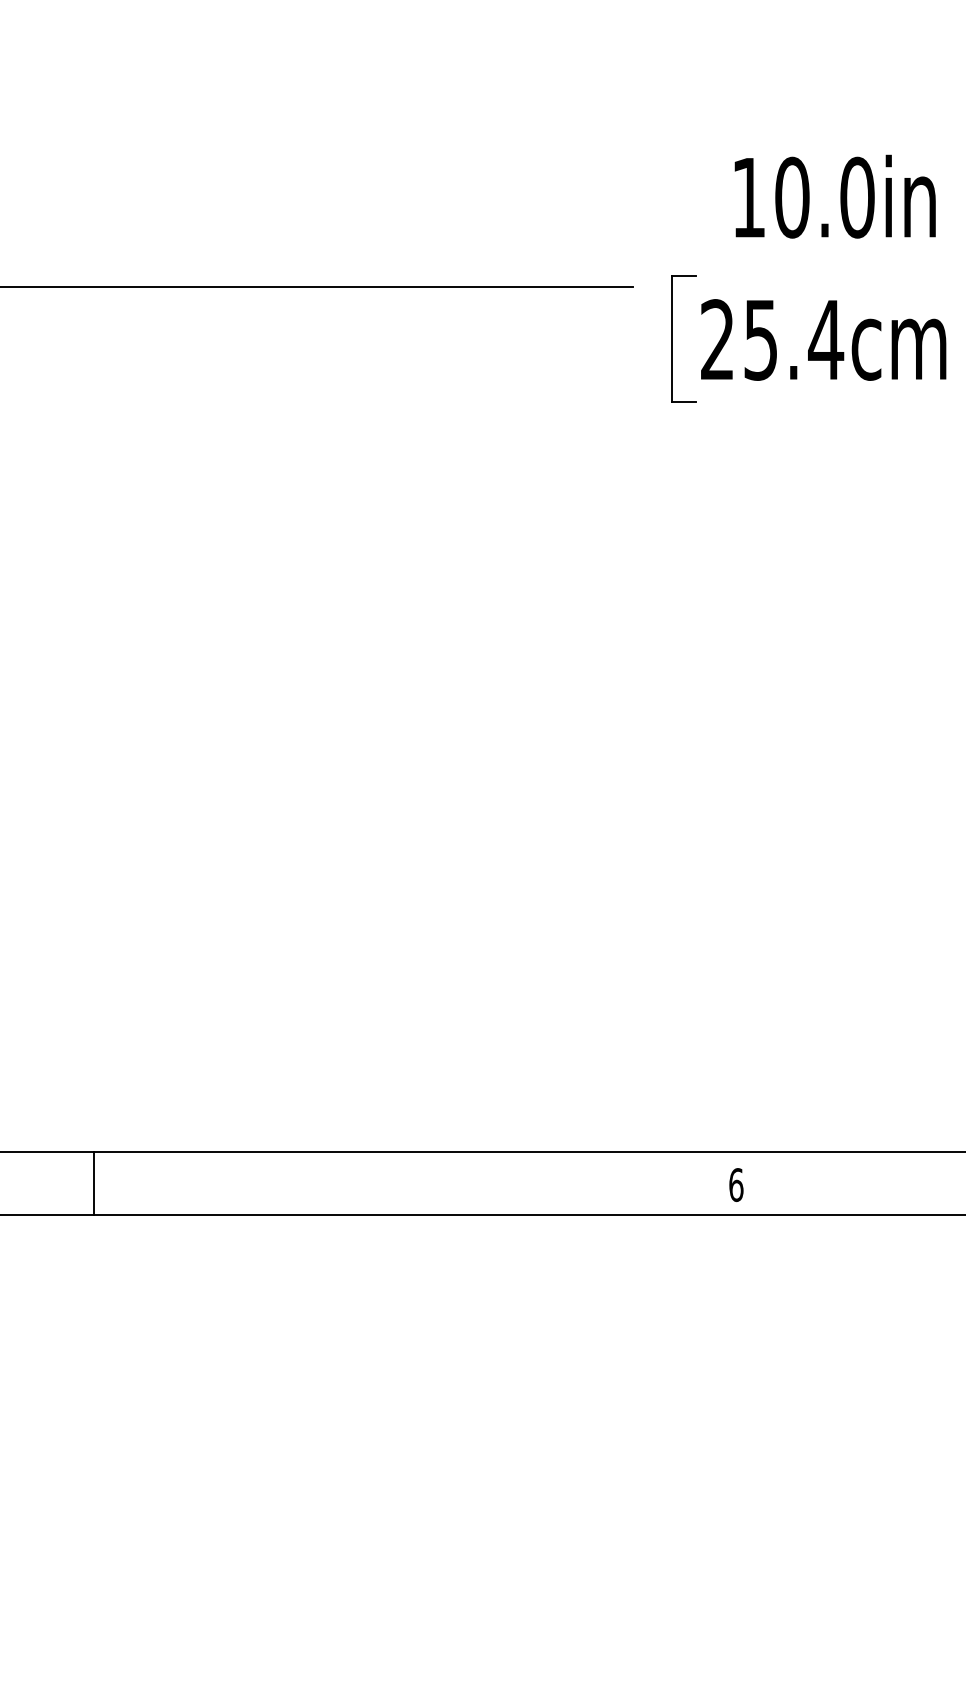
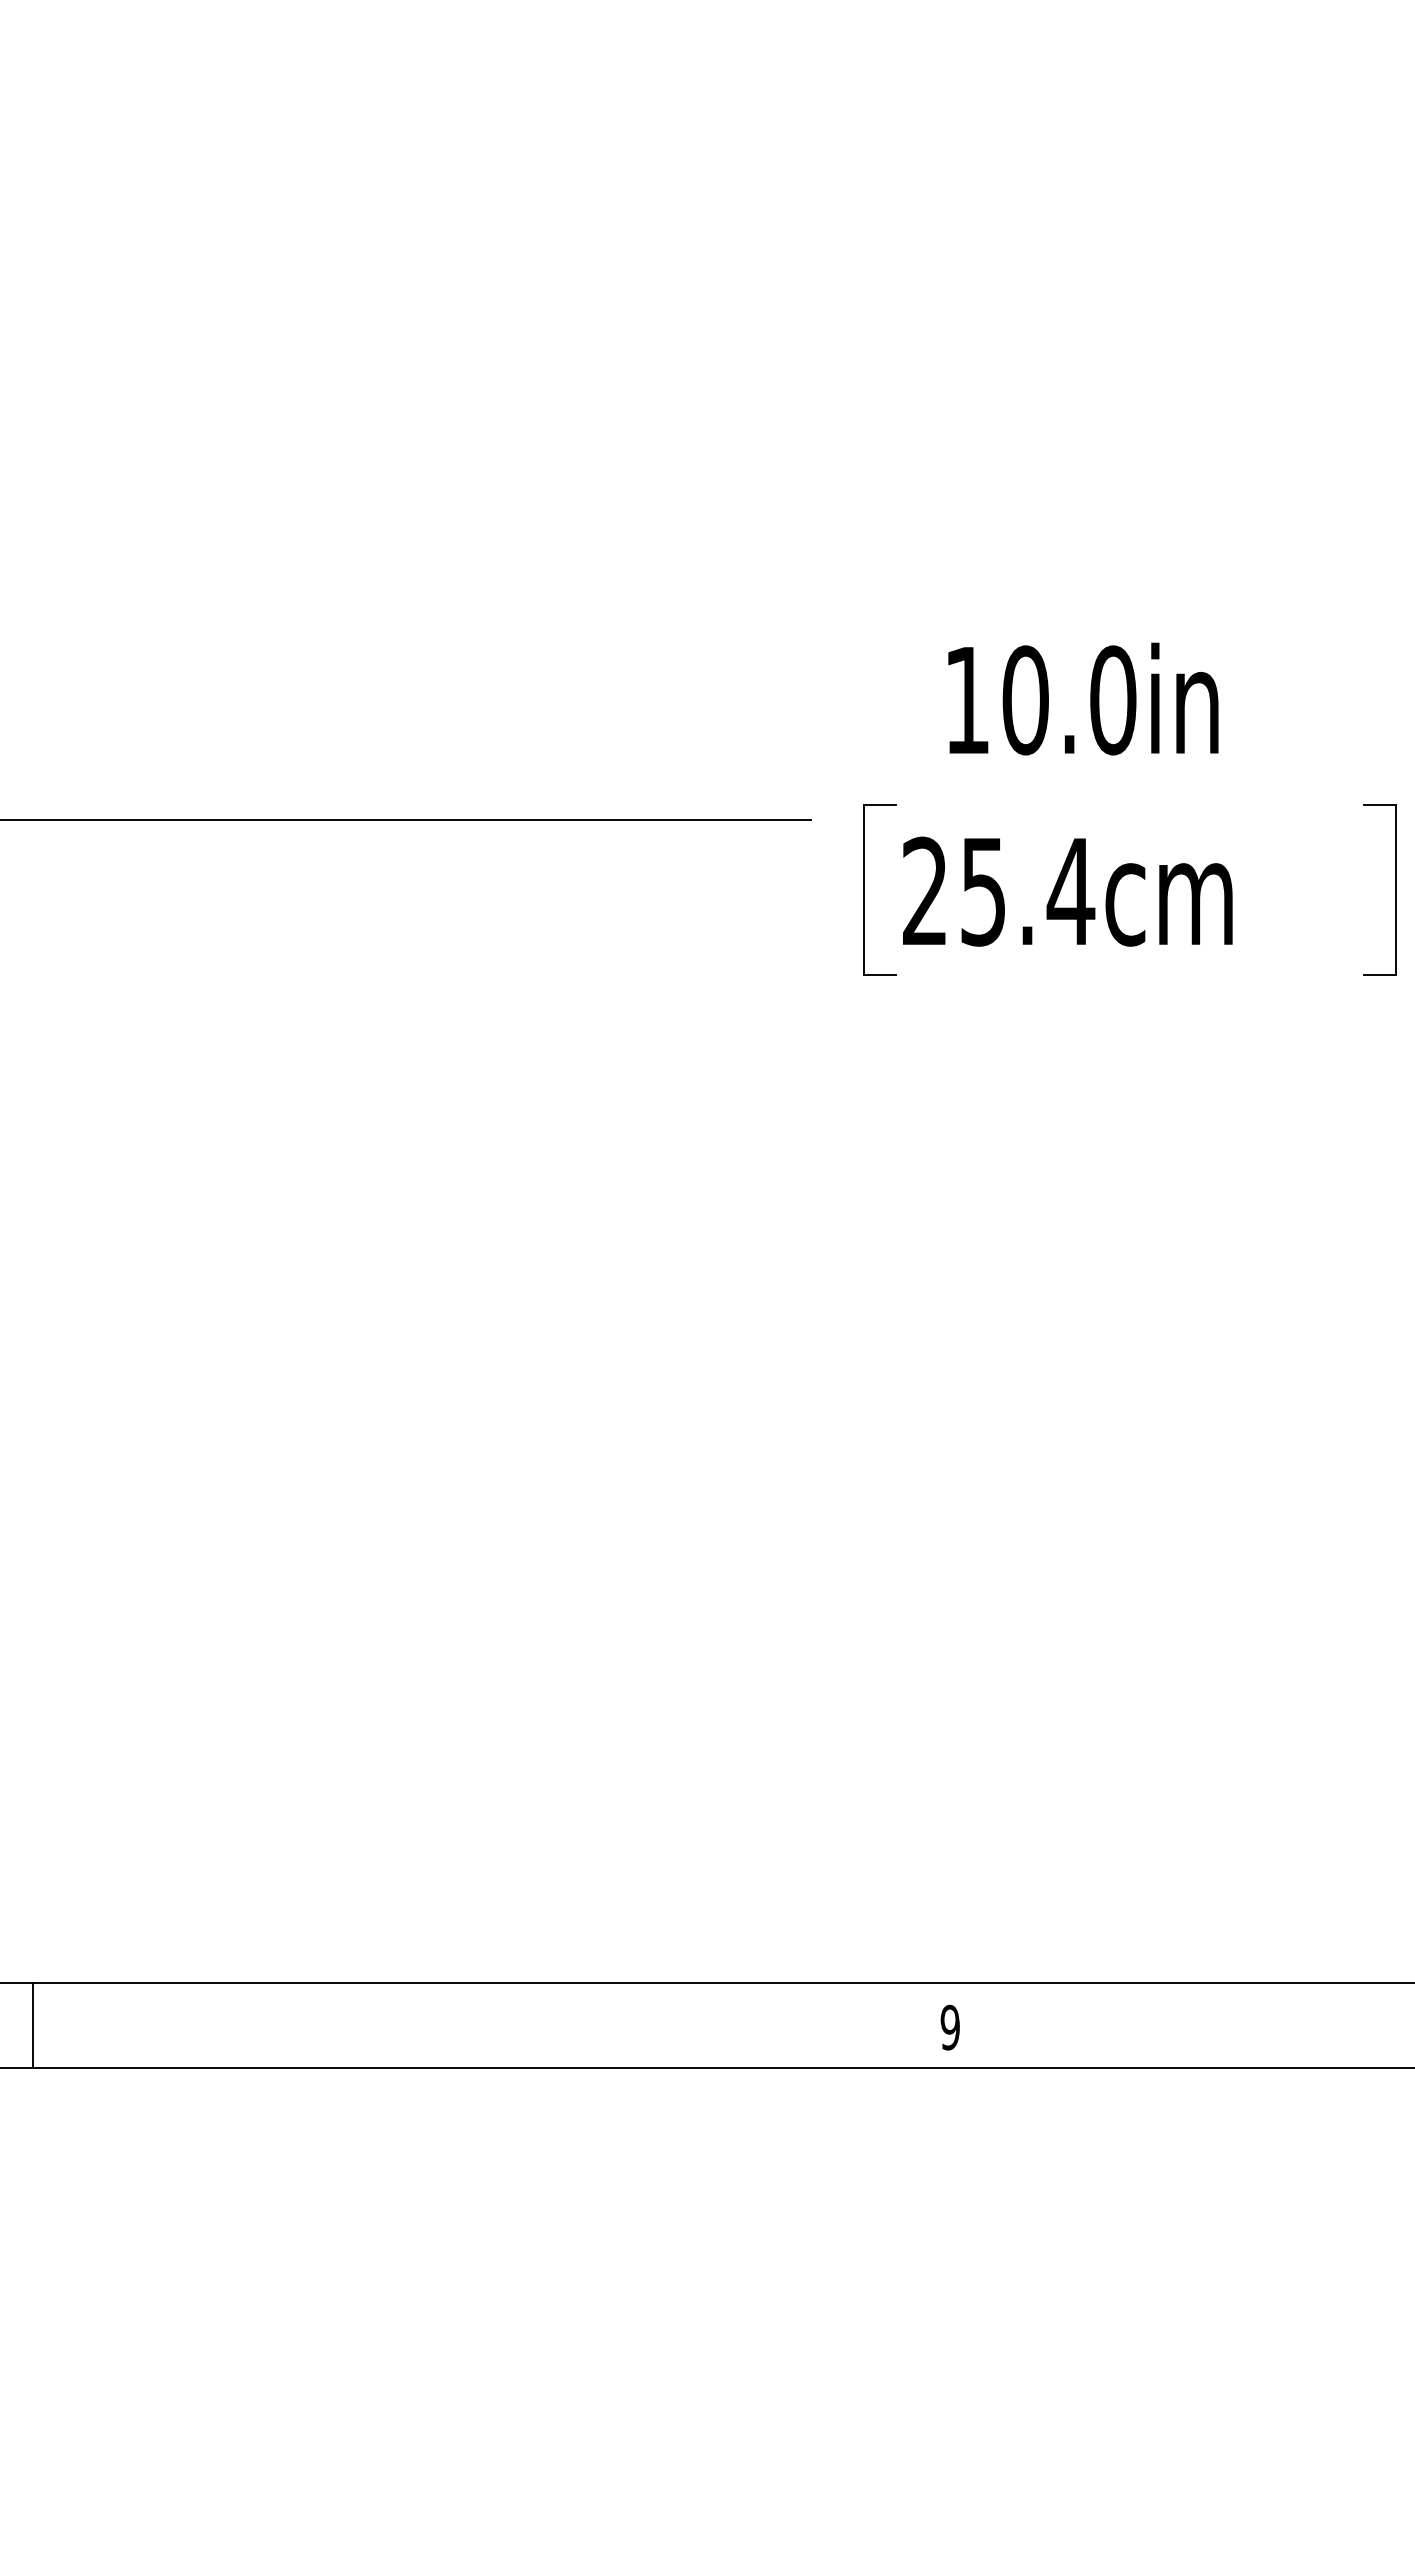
line: (94, 1183) -> (33, 2025), moved
text: (736, 1184) -> (950, 2027), 6 -> 9

